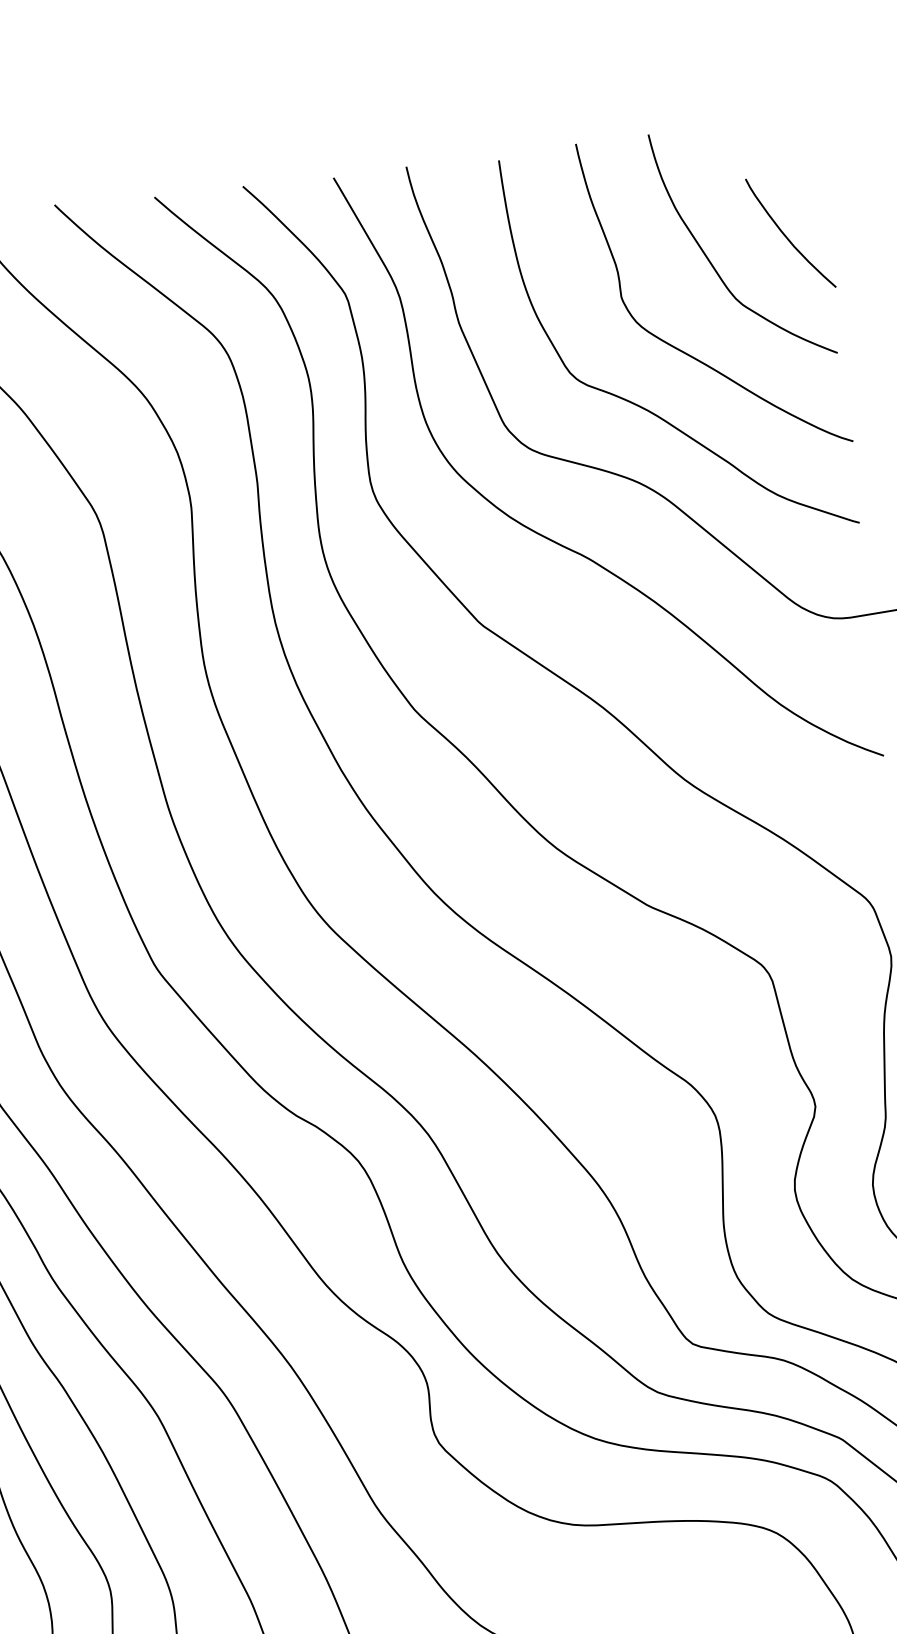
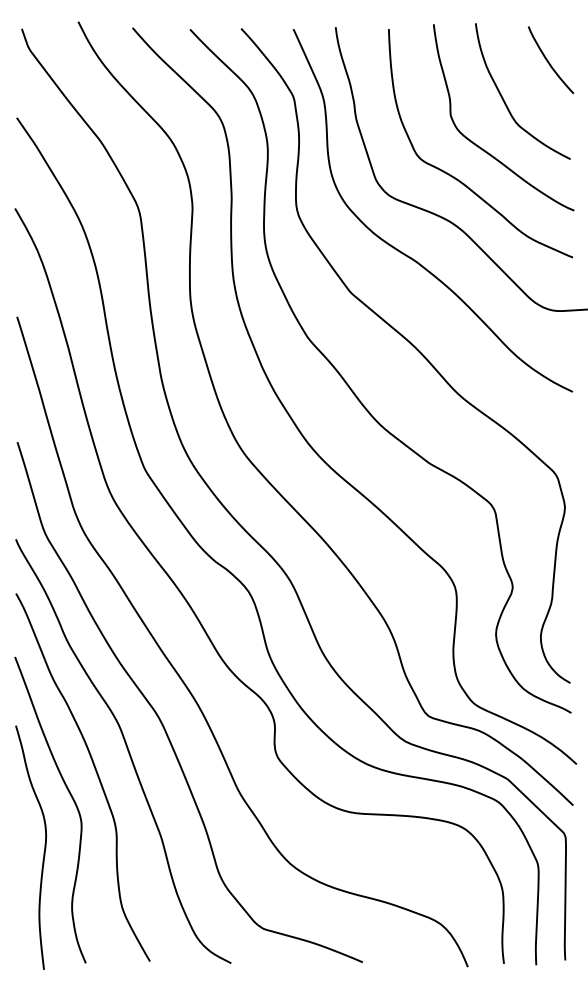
curve: (788, 237) -> (549, 62), moved

